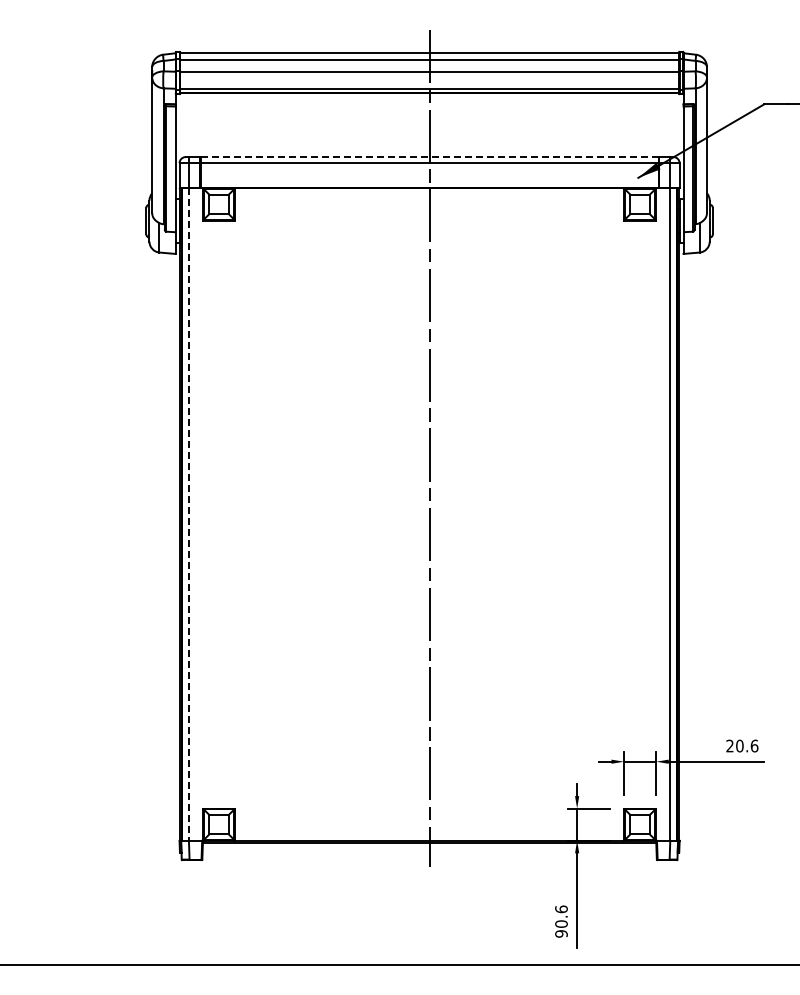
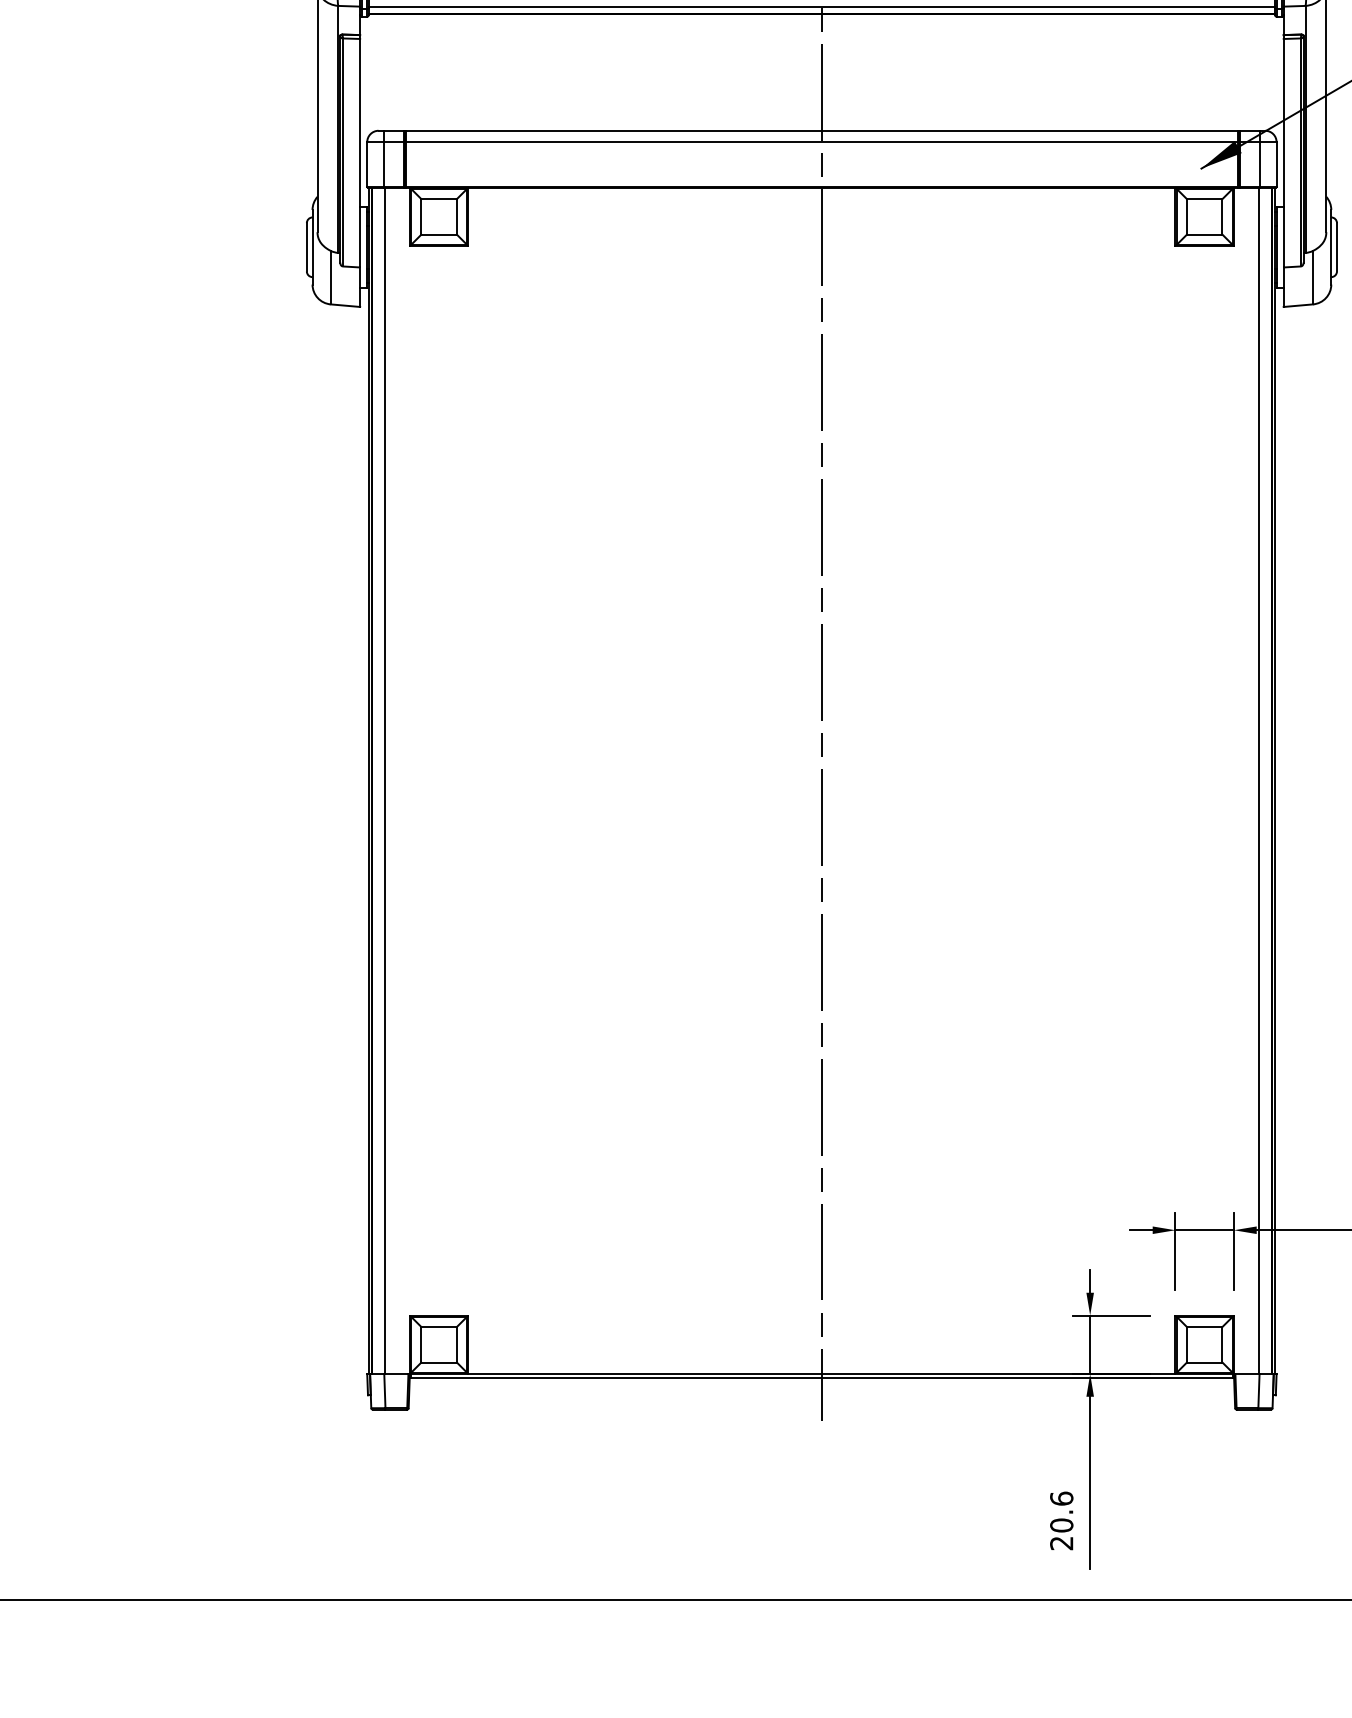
line: (429, 157) -> (821, 131), dashed -> solid
line: (189, 515) -> (385, 782), dashed -> solid
text: (561, 933) -> (1061, 1542), 90.6 -> 20.6

